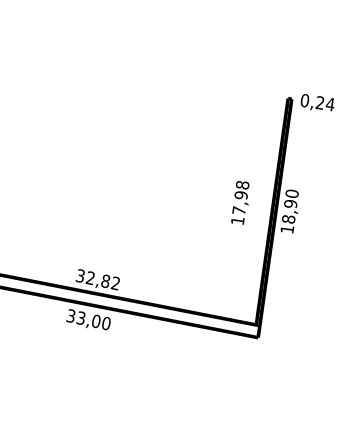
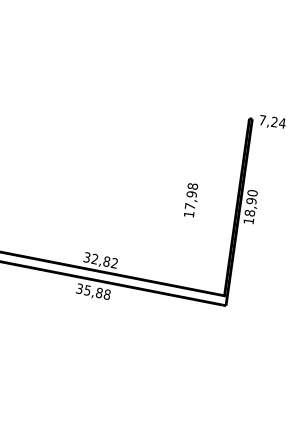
text: (304, 100) -> (262, 120), 0,24 -> 7,24
text: (240, 203) -> (191, 200), moved
text: (93, 320) -> (97, 292), 33,00 -> 35,88

